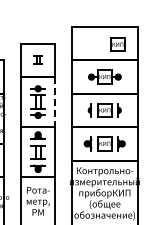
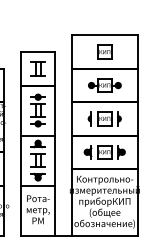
part: (117, 44) -> (104, 51), moved
part: (37, 60) -> (37, 68), size x1.67
line: (54, 103) -> (54, 111), dashed -> solid

